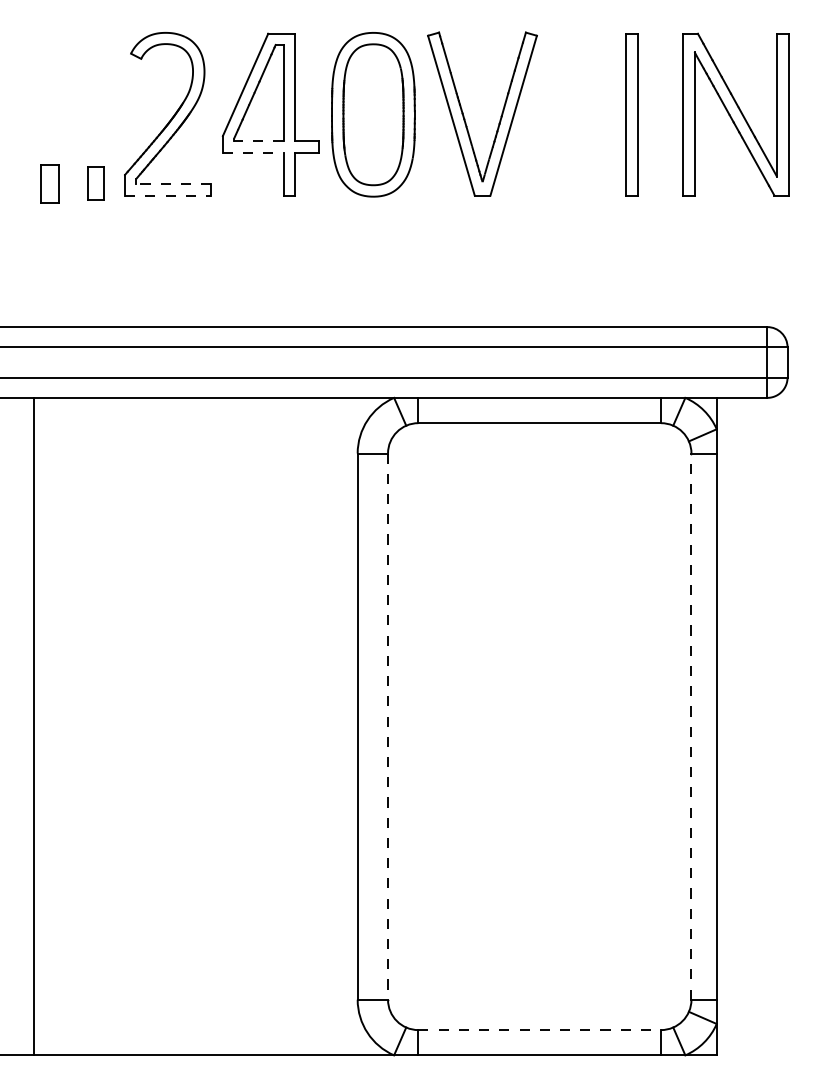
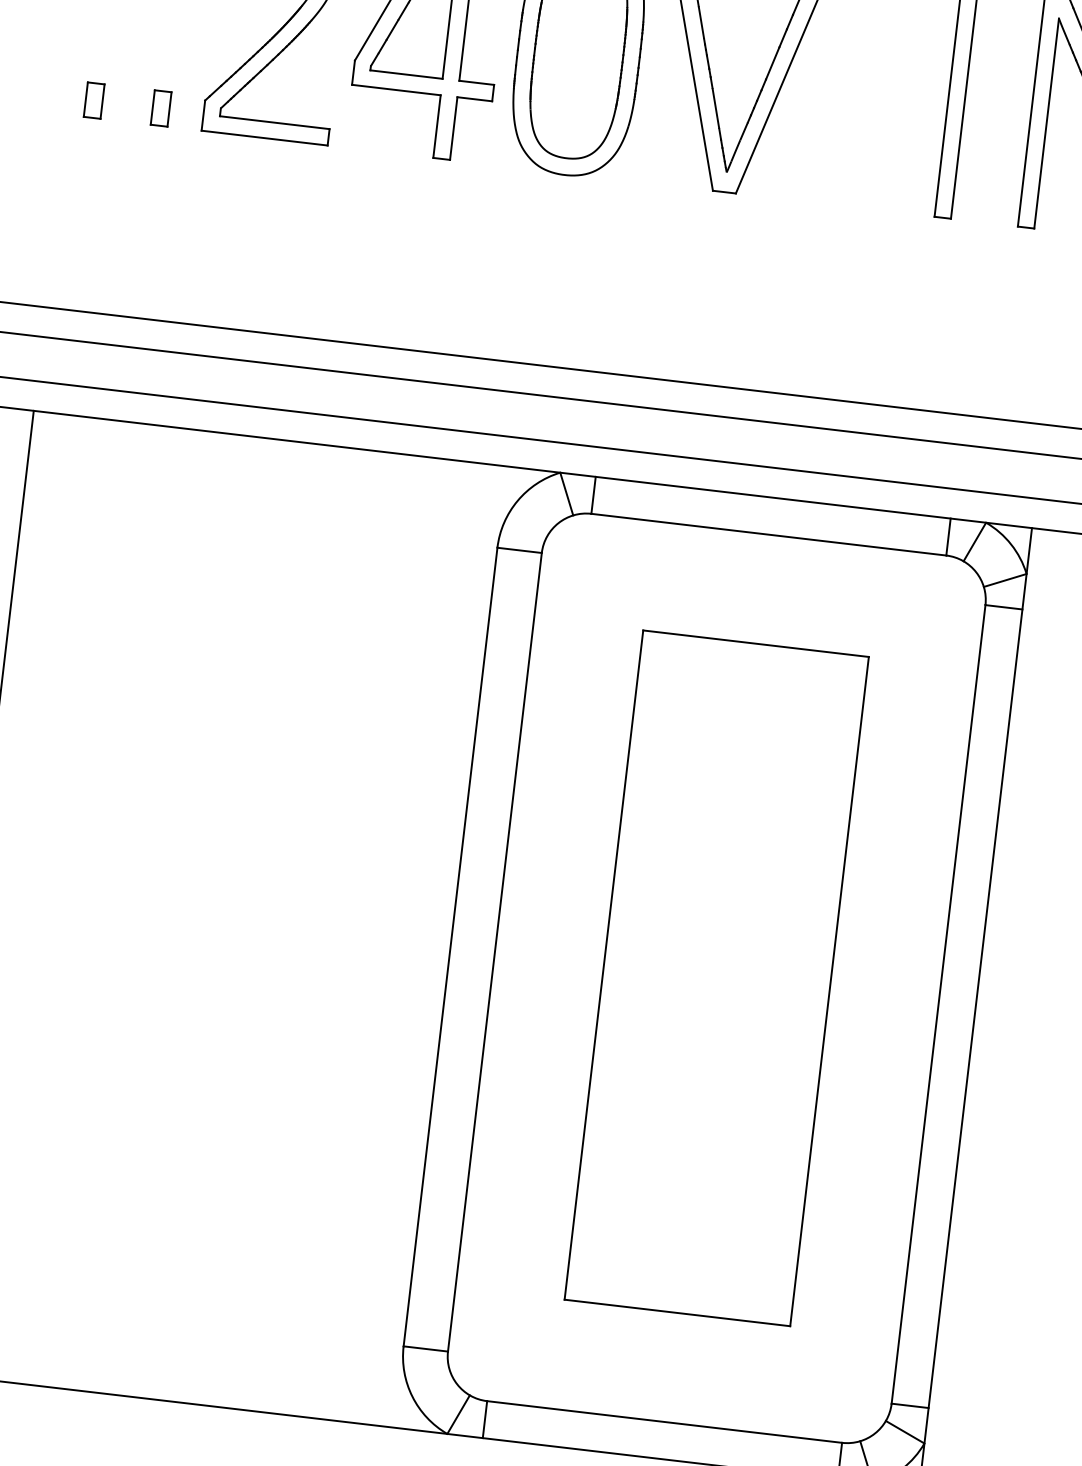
line: (258, 141) -> (406, 74), dashed -> solid
line: (253, 152) -> (396, 89), dashed -> solid
part: (49, 183) -> (93, 100), size x0.62
part: (95, 183) -> (160, 107), size x0.71
line: (173, 184) -> (274, 122), dashed -> solid
line: (168, 195) -> (265, 138), dashed -> solid
part: (539, 726) -> (716, 978), added
line: (691, 726) -> (938, 1004), dashed -> solid
line: (388, 727) -> (495, 953), dashed -> solid
line: (540, 1030) -> (665, 1422), dashed -> solid

